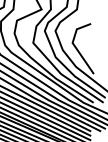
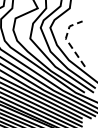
line: (74, 46) -> (67, 41), solid -> dashed

